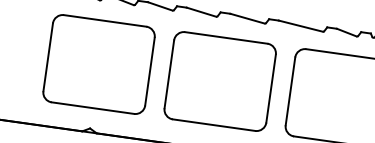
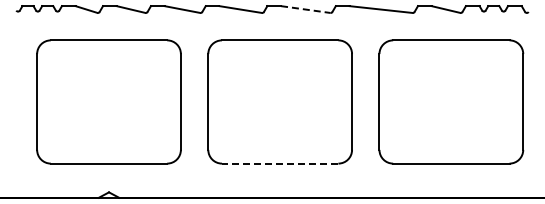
line: (247, 18) -> (305, 9), solid -> dashed
line: (213, 125) -> (279, 163), solid -> dashed

